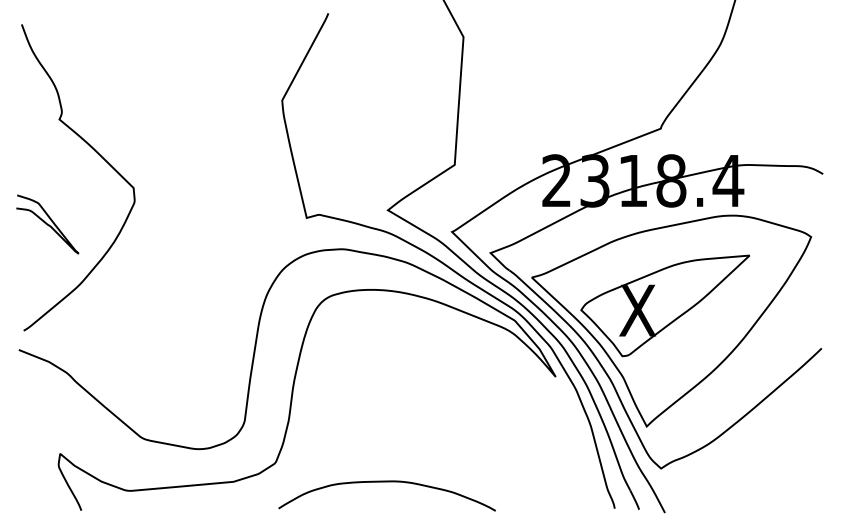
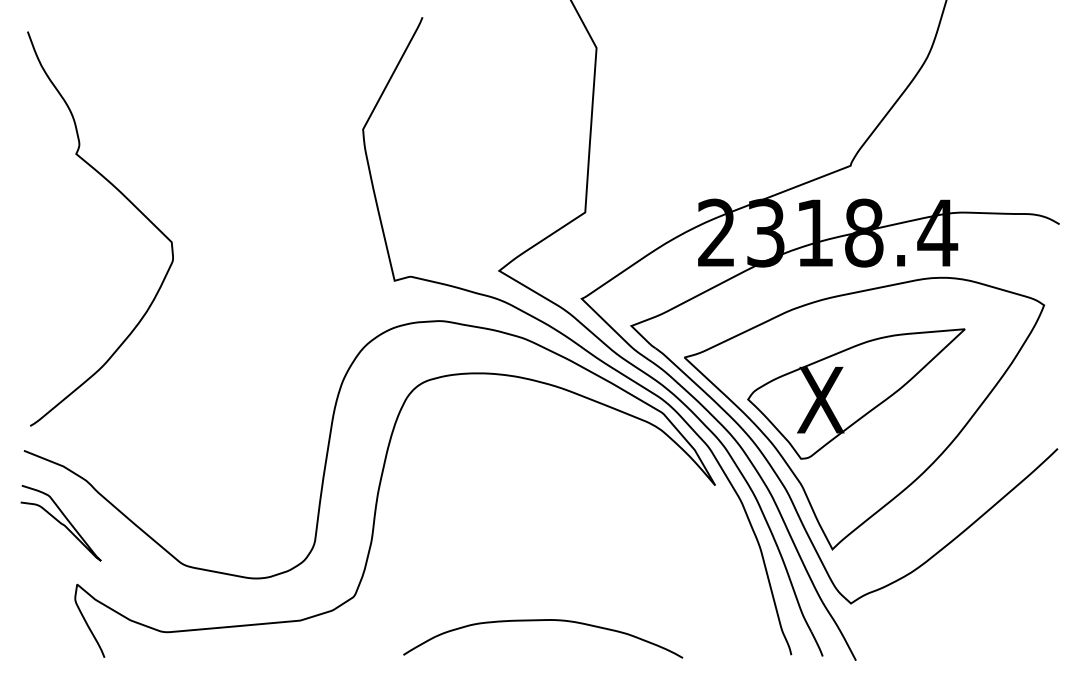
curve: (47, 224) -> (60, 523), moved
curve: (385, 482) -> (540, 621), moved

